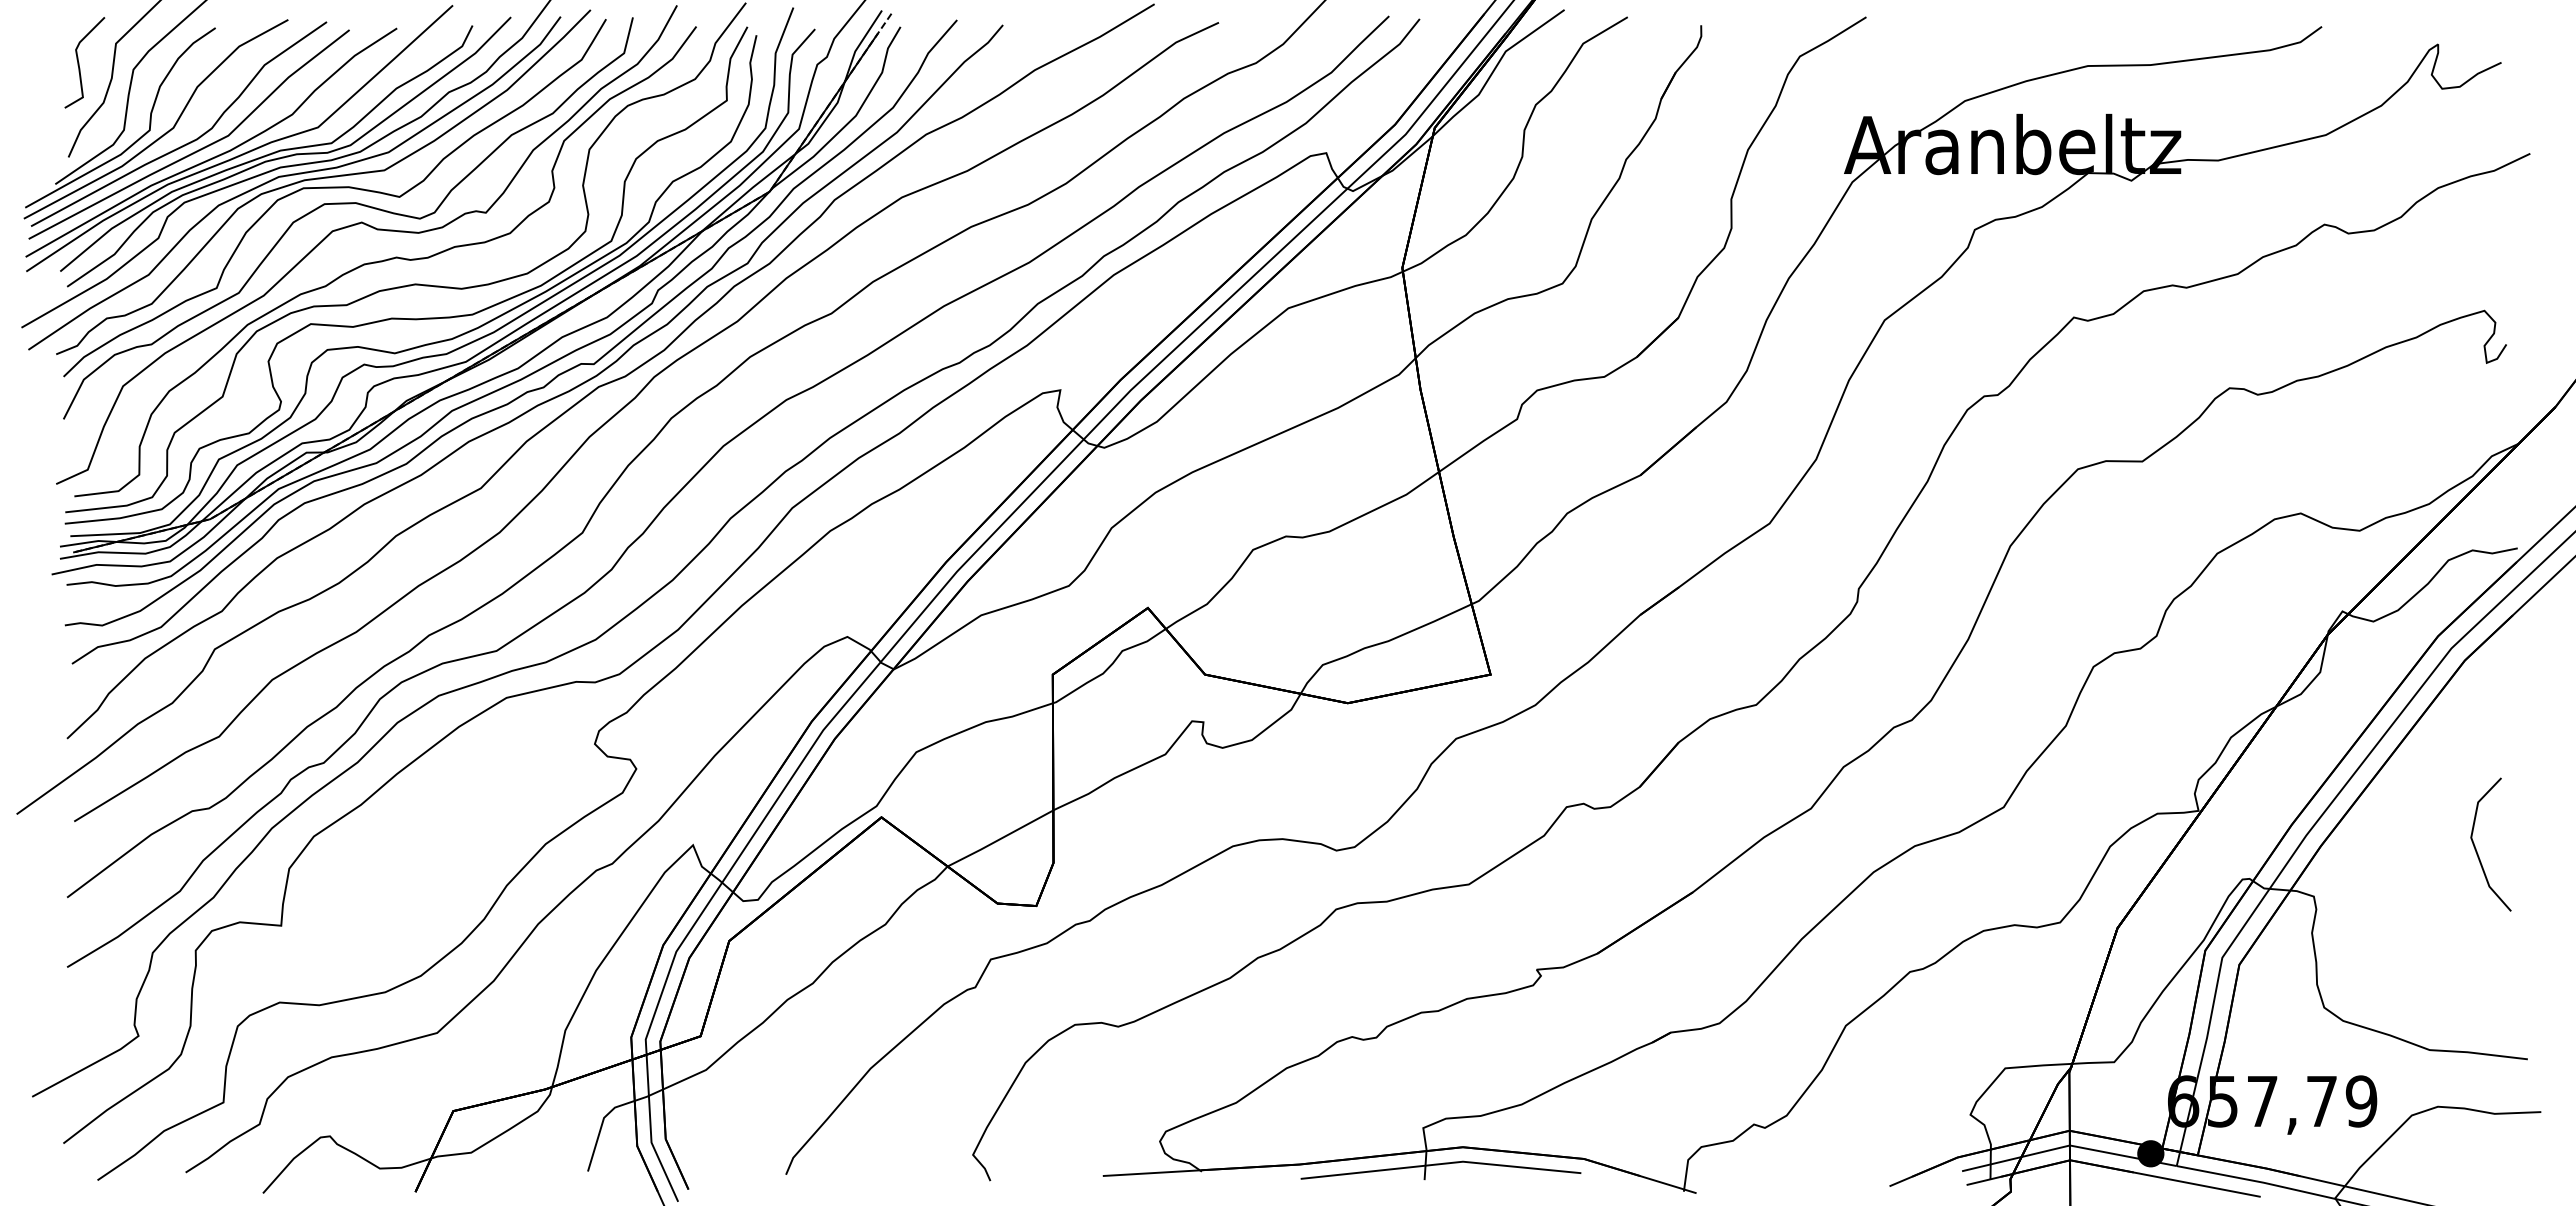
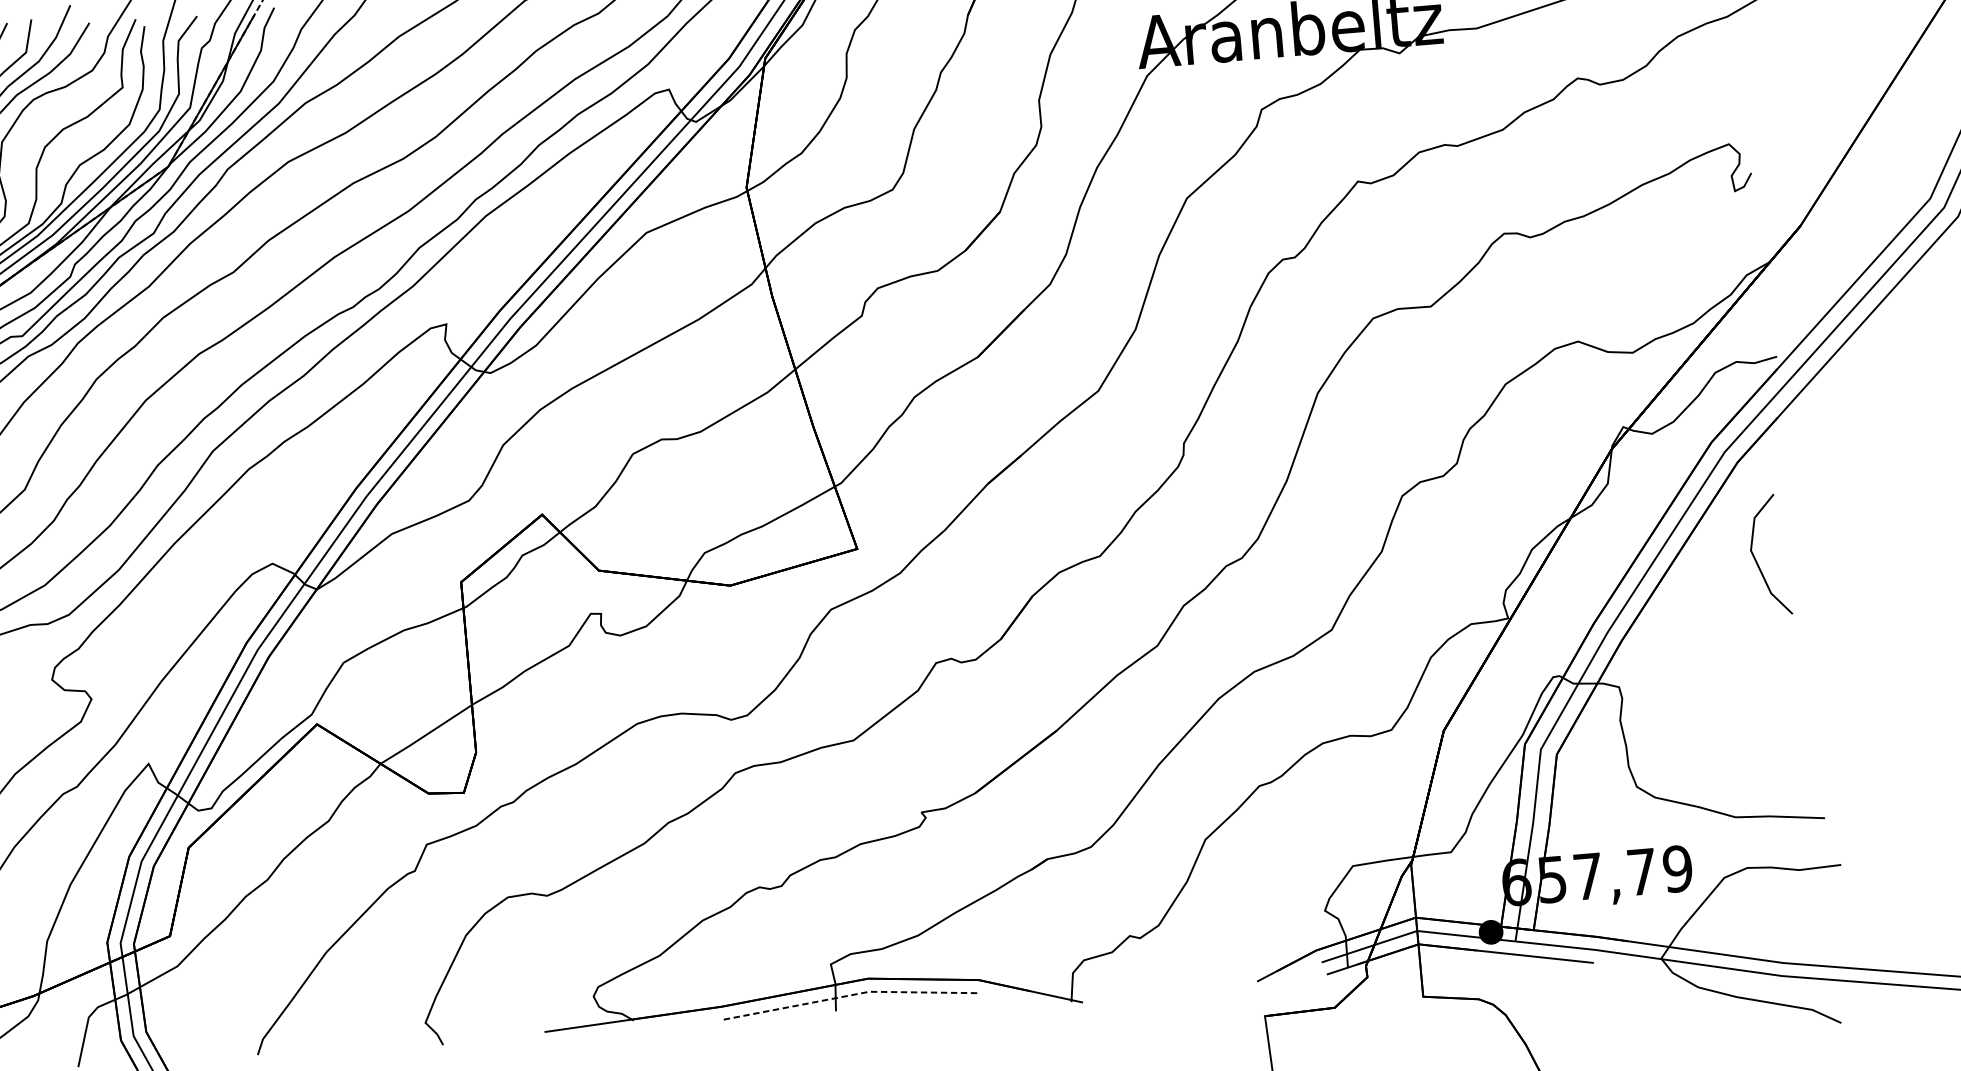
line: (2476, 848) -> (1756, 559), moved
line: (1441, 1164) -> (850, 995), solid -> dashed

